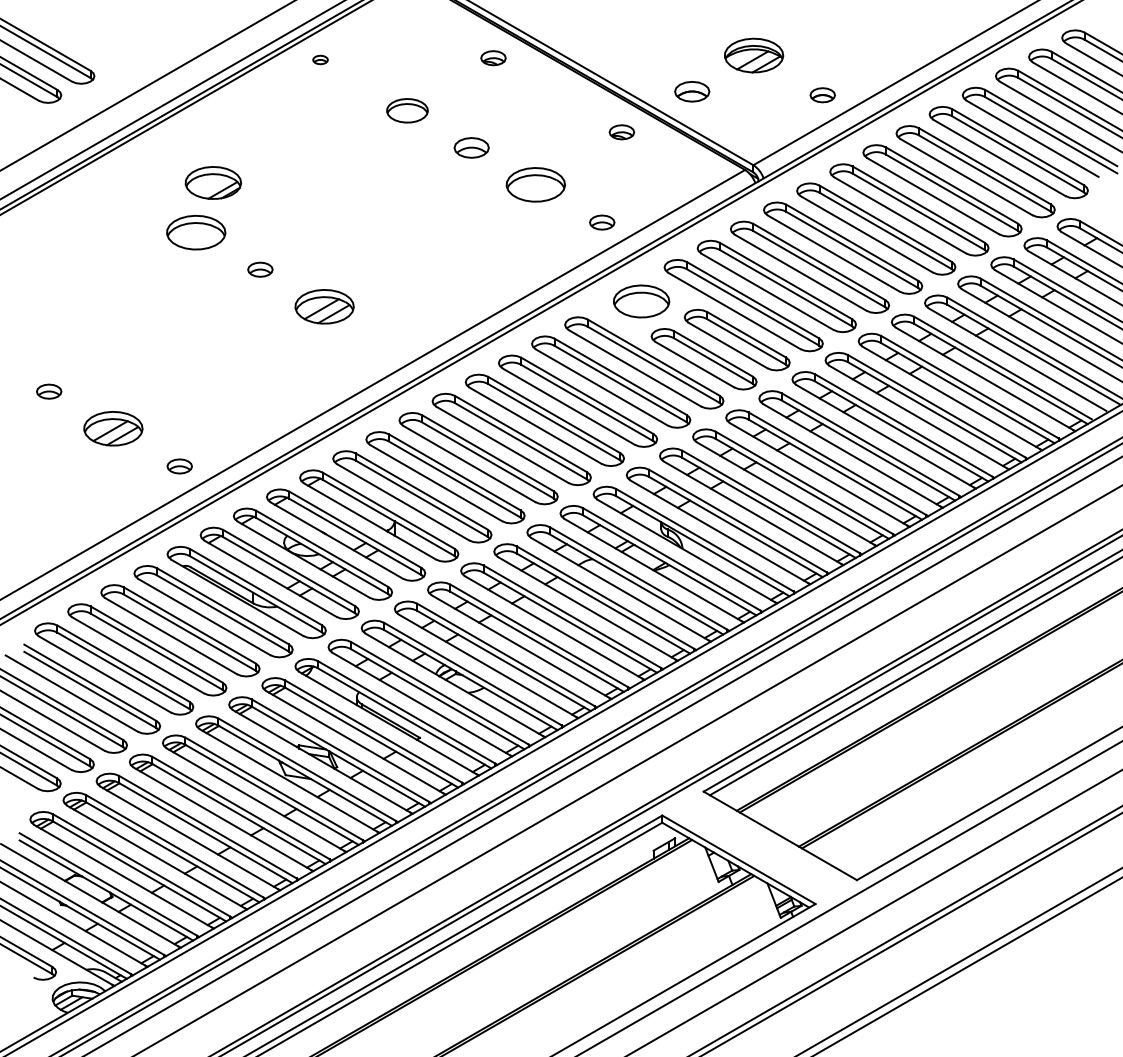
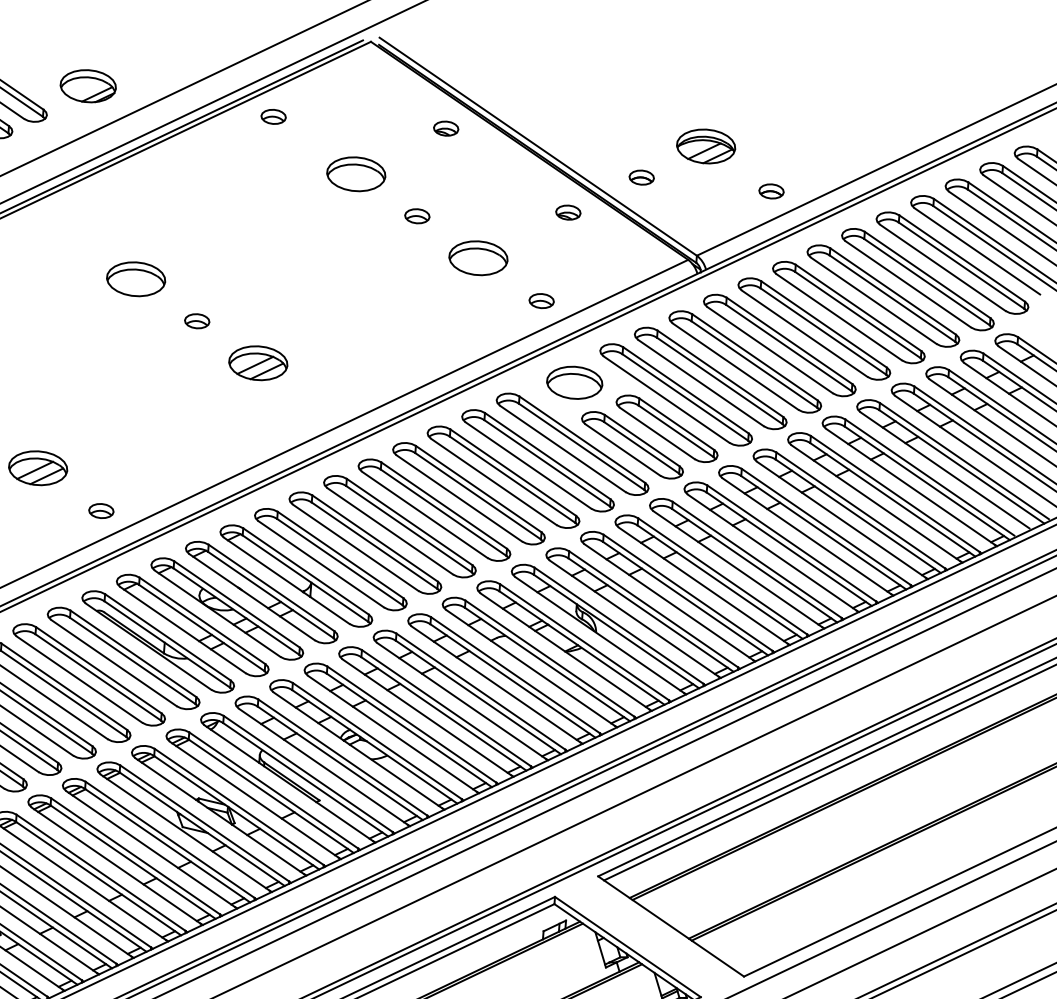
part: (320, 59) -> (273, 116), size x1.67
part: (692, 91) -> (641, 177), size x0.71
part: (407, 110) -> (356, 174), size x1.43
part: (471, 147) -> (417, 215), size x0.71
part: (212, 182) -> (87, 85), moved

